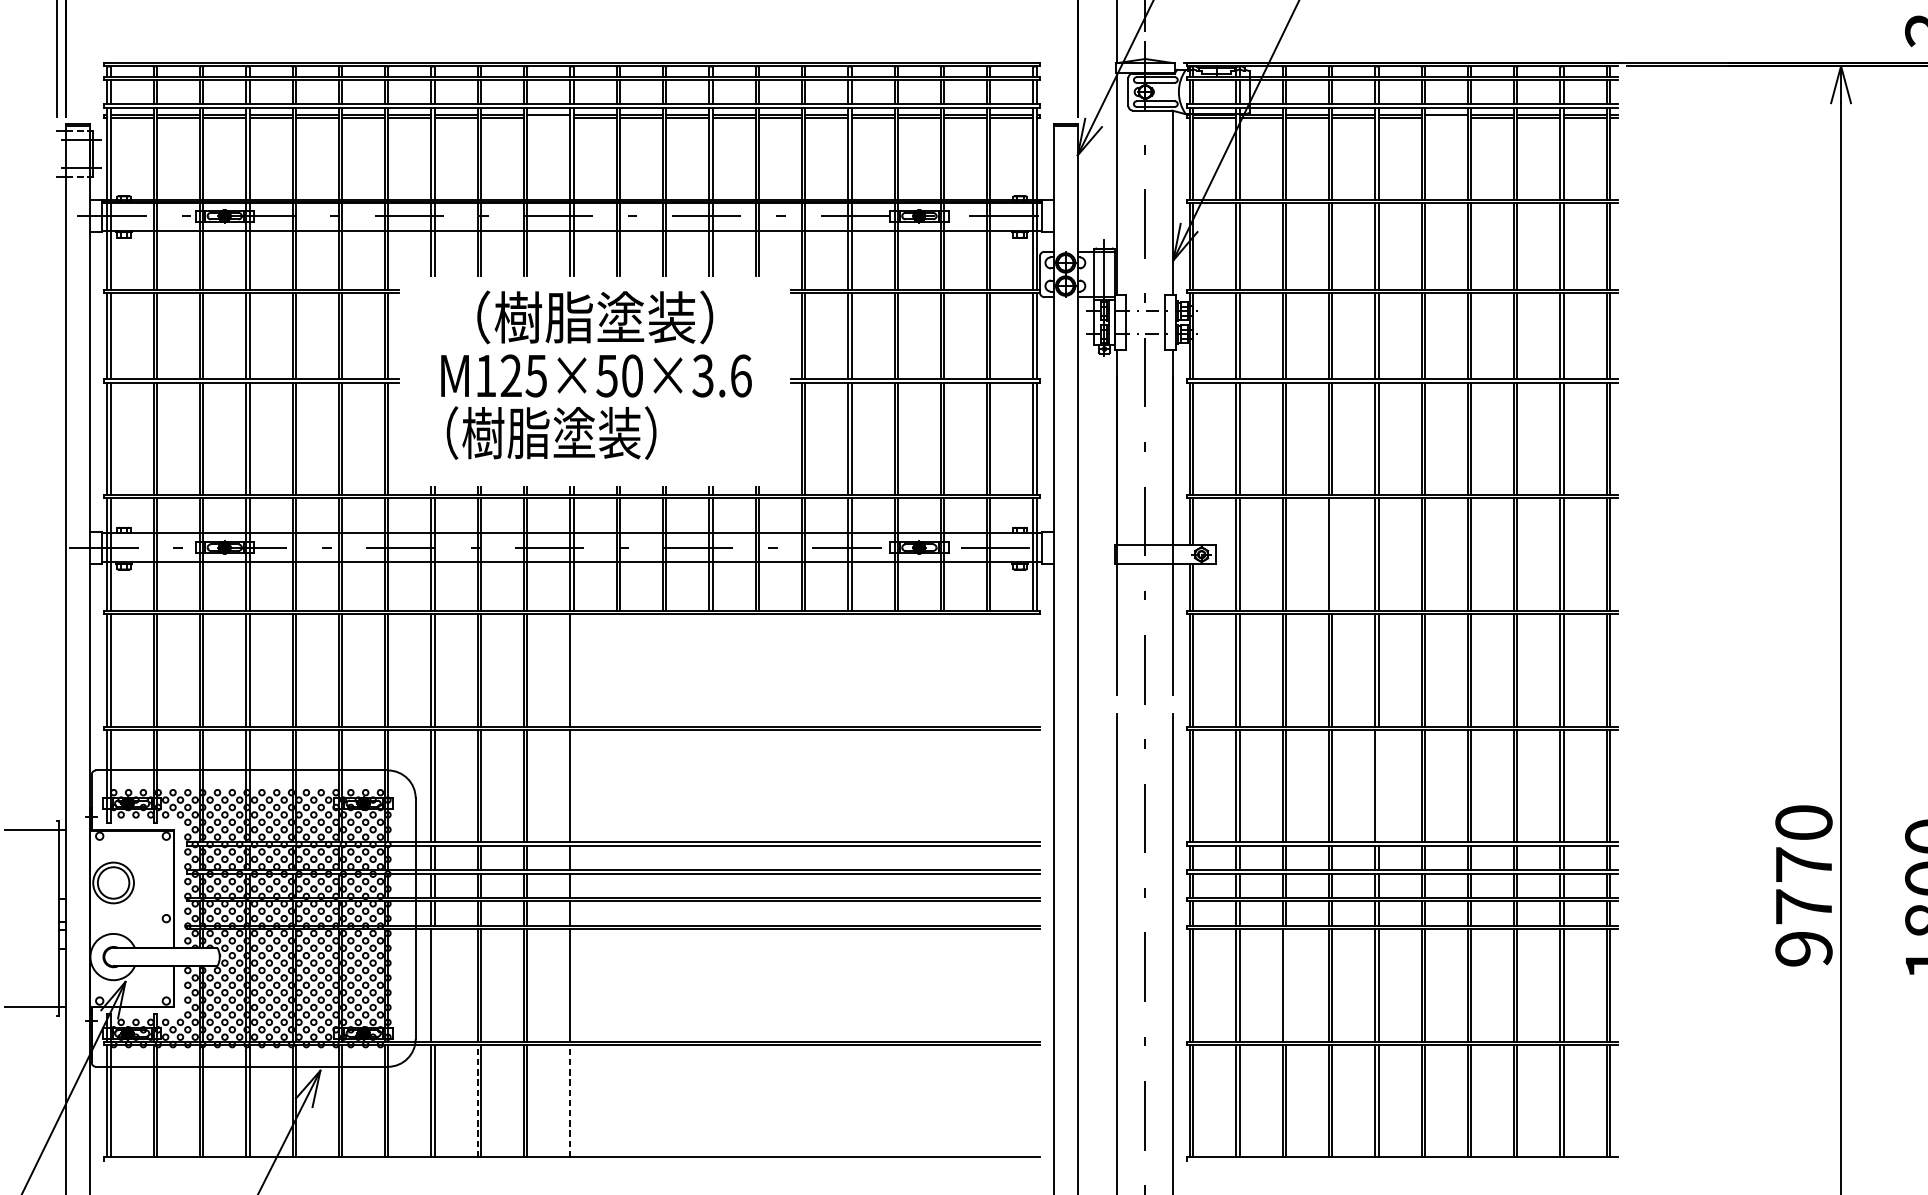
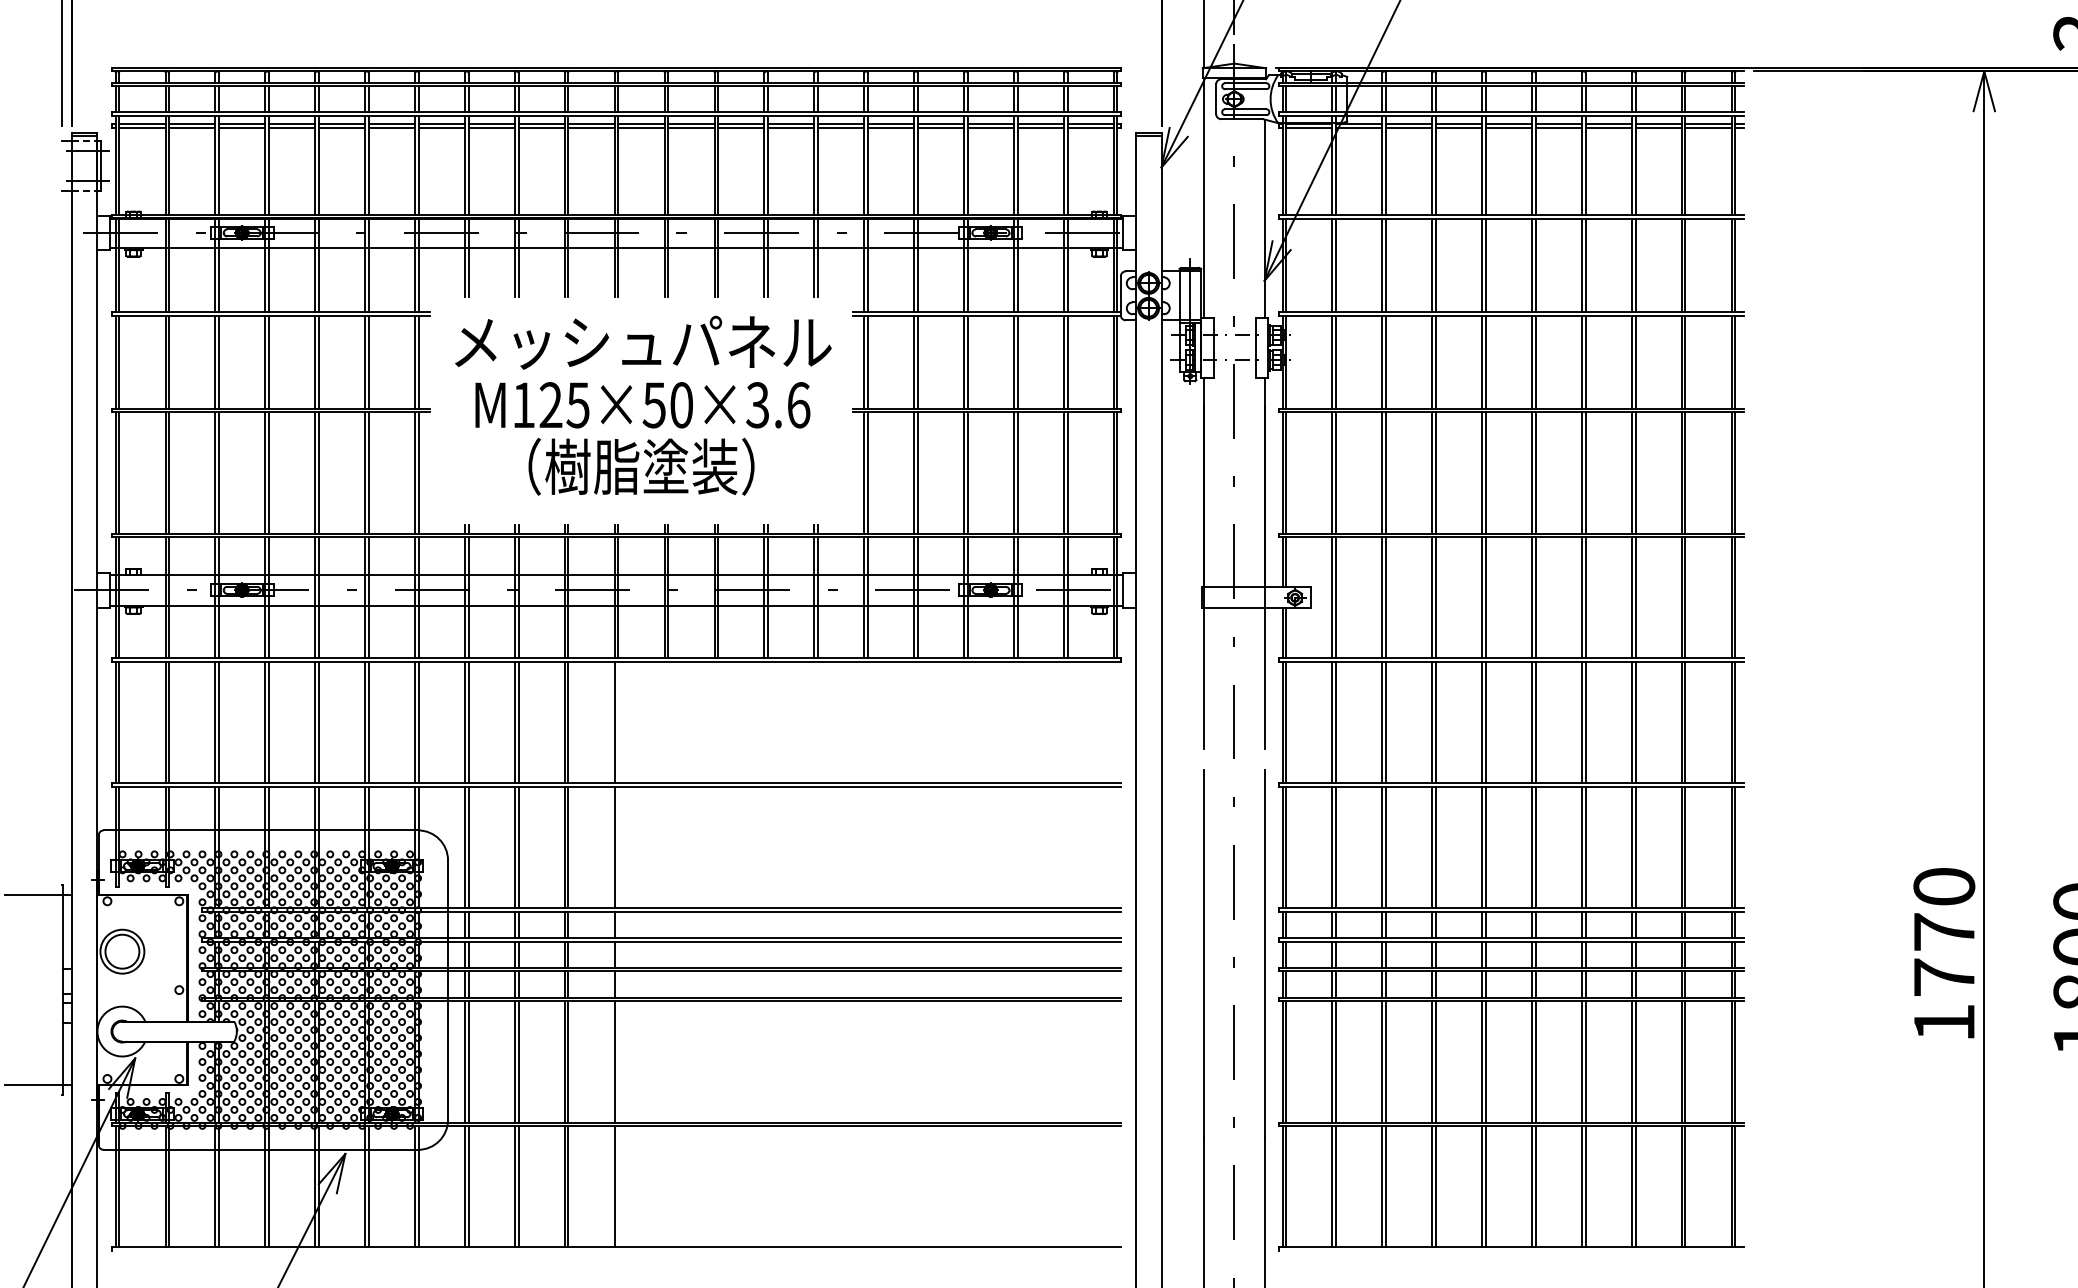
line: (548, 118) -> (591, 127), added
line: (1445, 118) -> (1558, 127), added
text: (597, 317) -> (643, 342), （樹脂塗装） -> メッシュパネル
text: (551, 432) -> (641, 466), moved
line: (1331, 554) -> (1435, 597), added
line: (1378, 785) -> (1485, 846), added
text: (1804, 948) -> (1944, 1022), 9770 -> 1770
line: (434, 984) -> (468, 1061), added
line: (1285, 984) -> (1385, 1061), added
line: (477, 1100) -> (514, 1186), dashed -> solid
line: (570, 1100) -> (614, 1186), dashed -> solid

